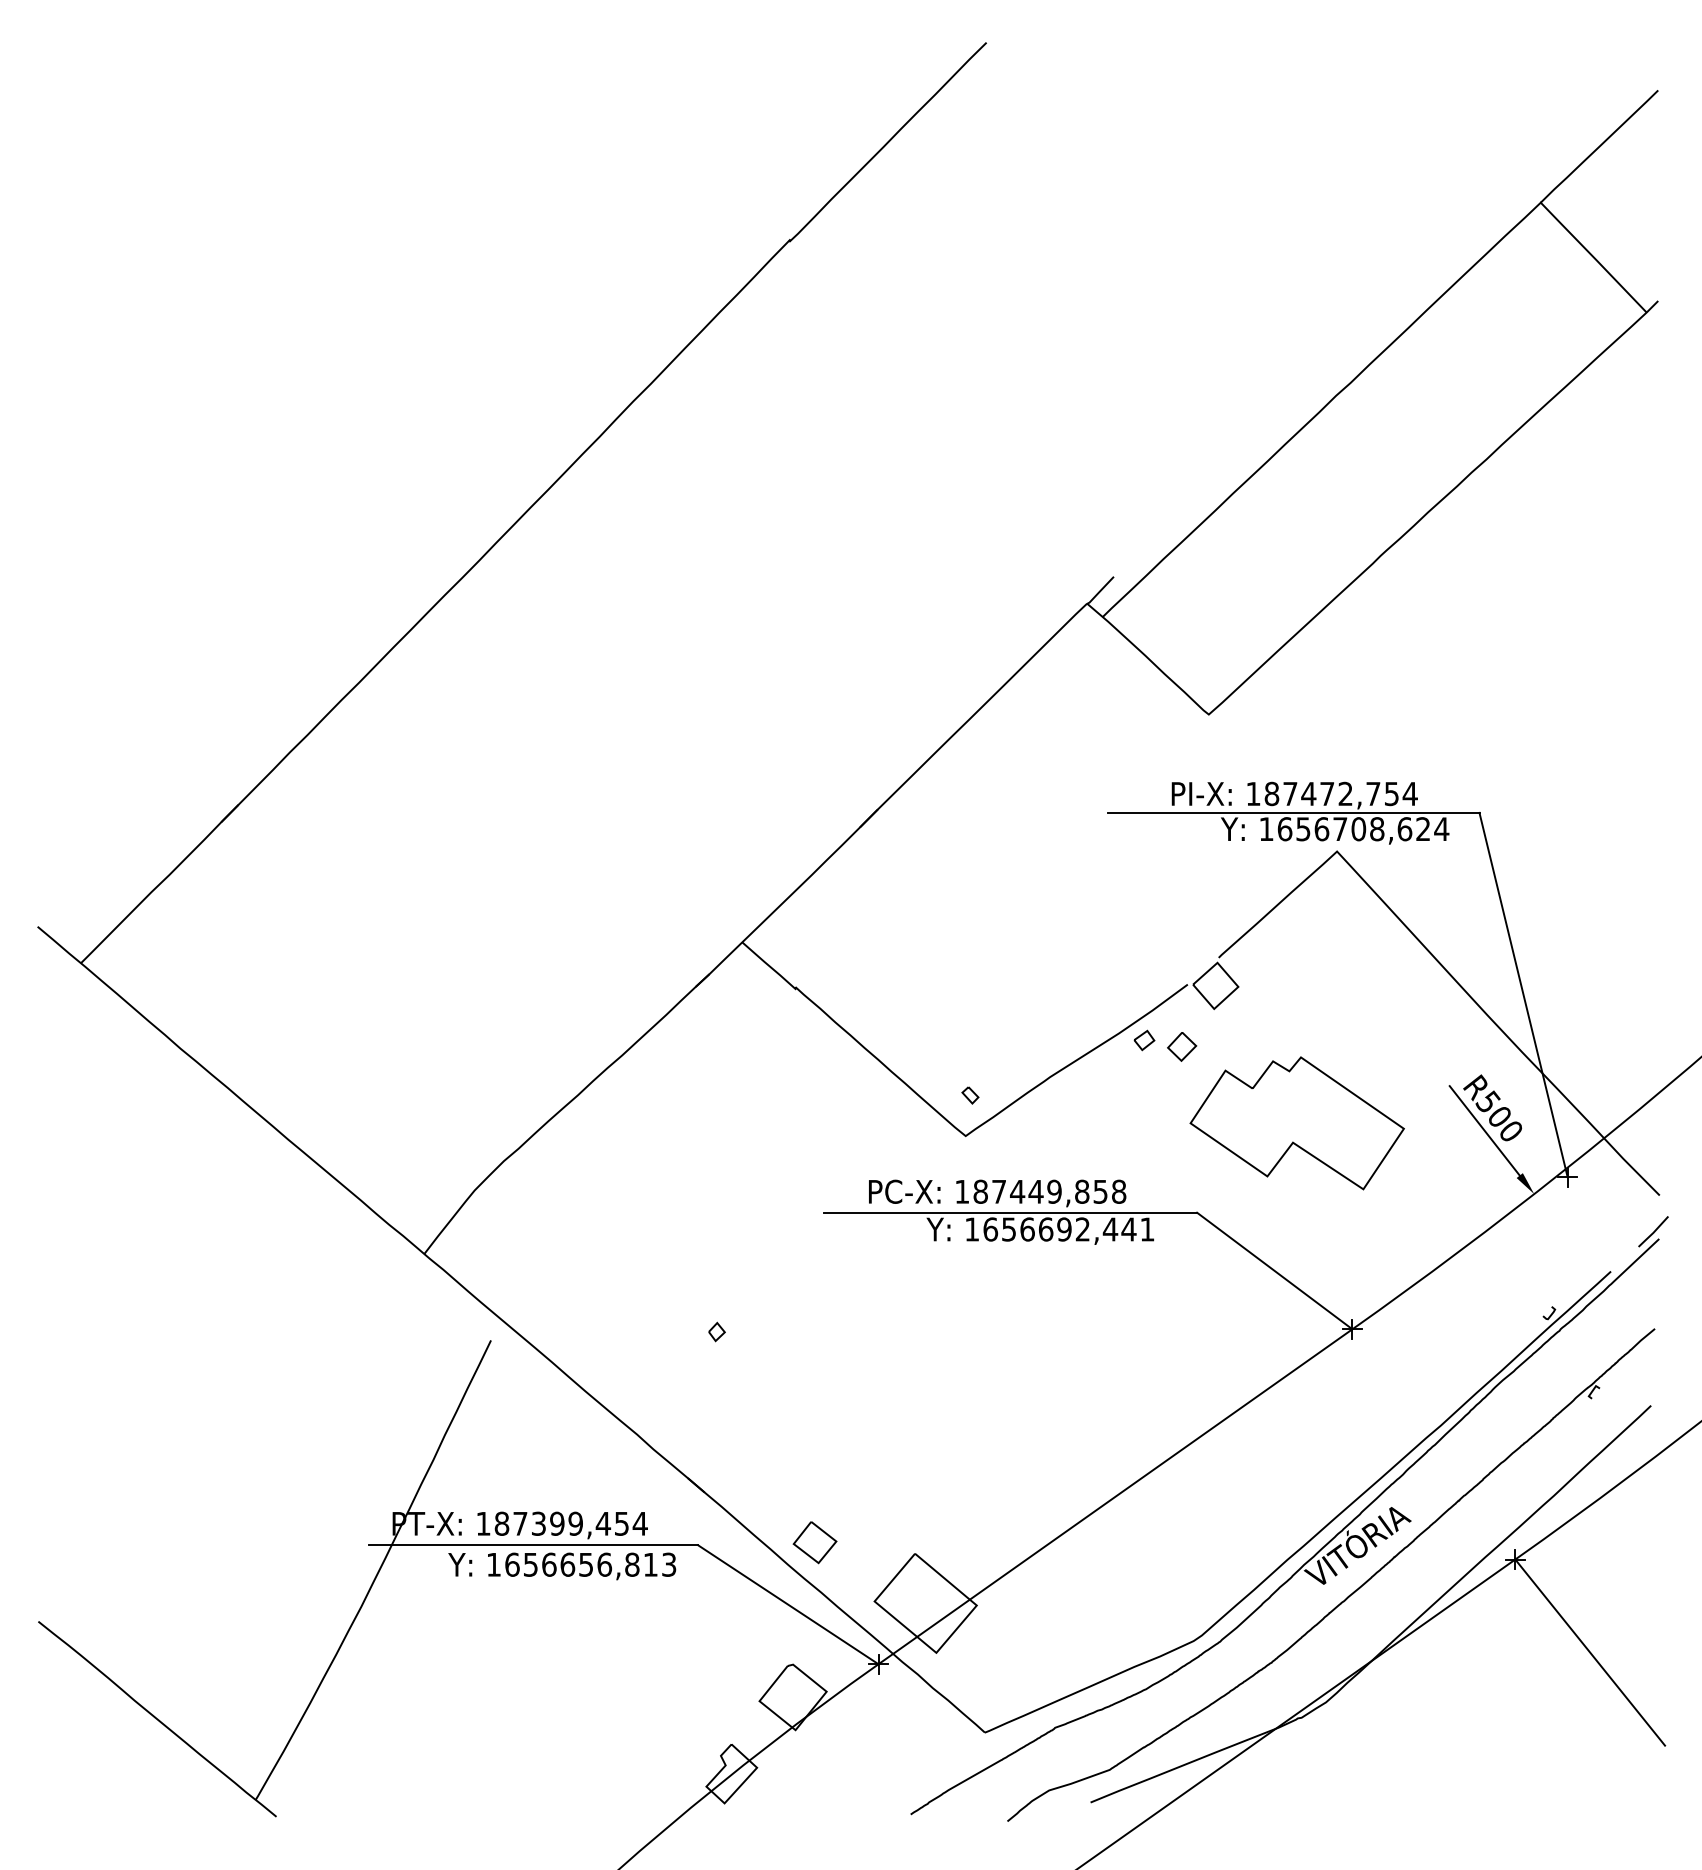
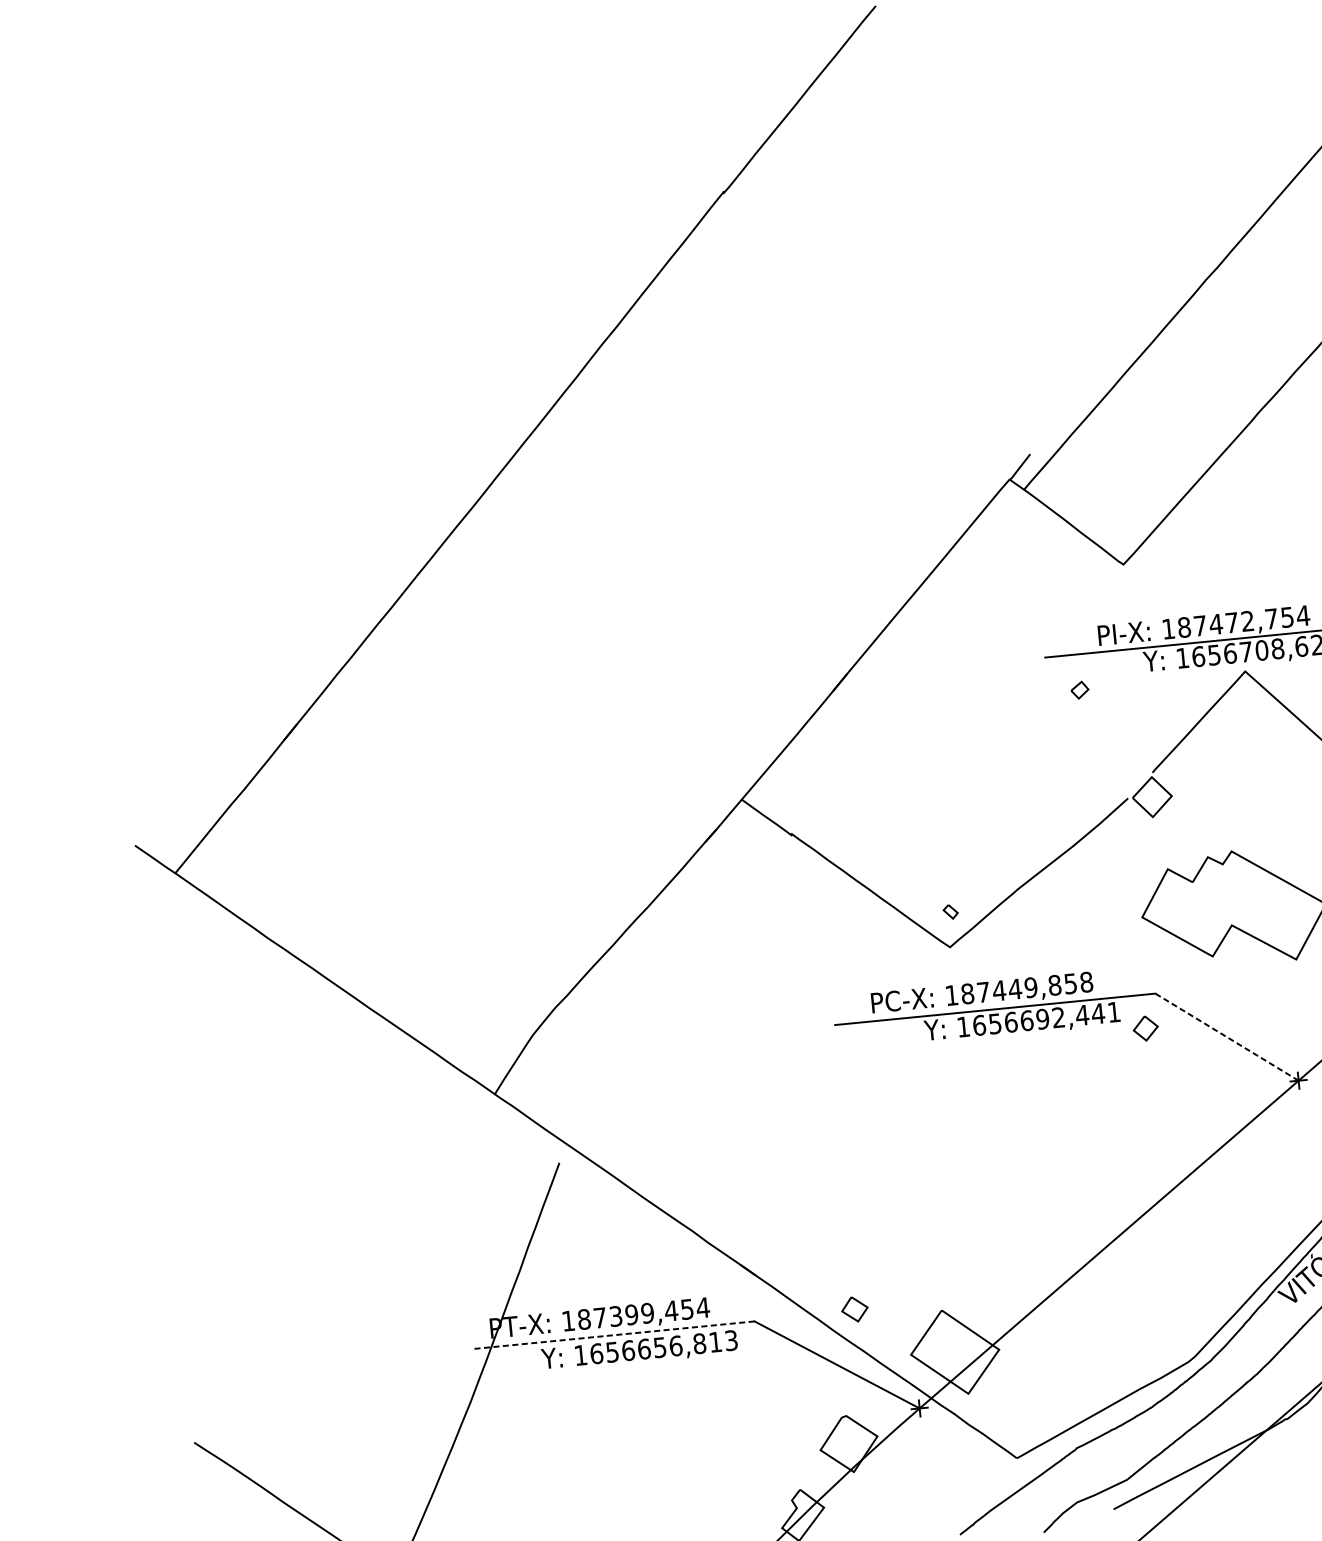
part: (1144, 1040) -> (1080, 690), moved
part: (1182, 1046) -> (1146, 1028), moved
line: (1274, 1270) -> (1226, 1036), solid -> dashed
part: (716, 1331) -> (752, 1136), removed
part: (814, 1542) -> (854, 1309), size x0.7
line: (533, 1545) -> (613, 1335), solid -> dashed

